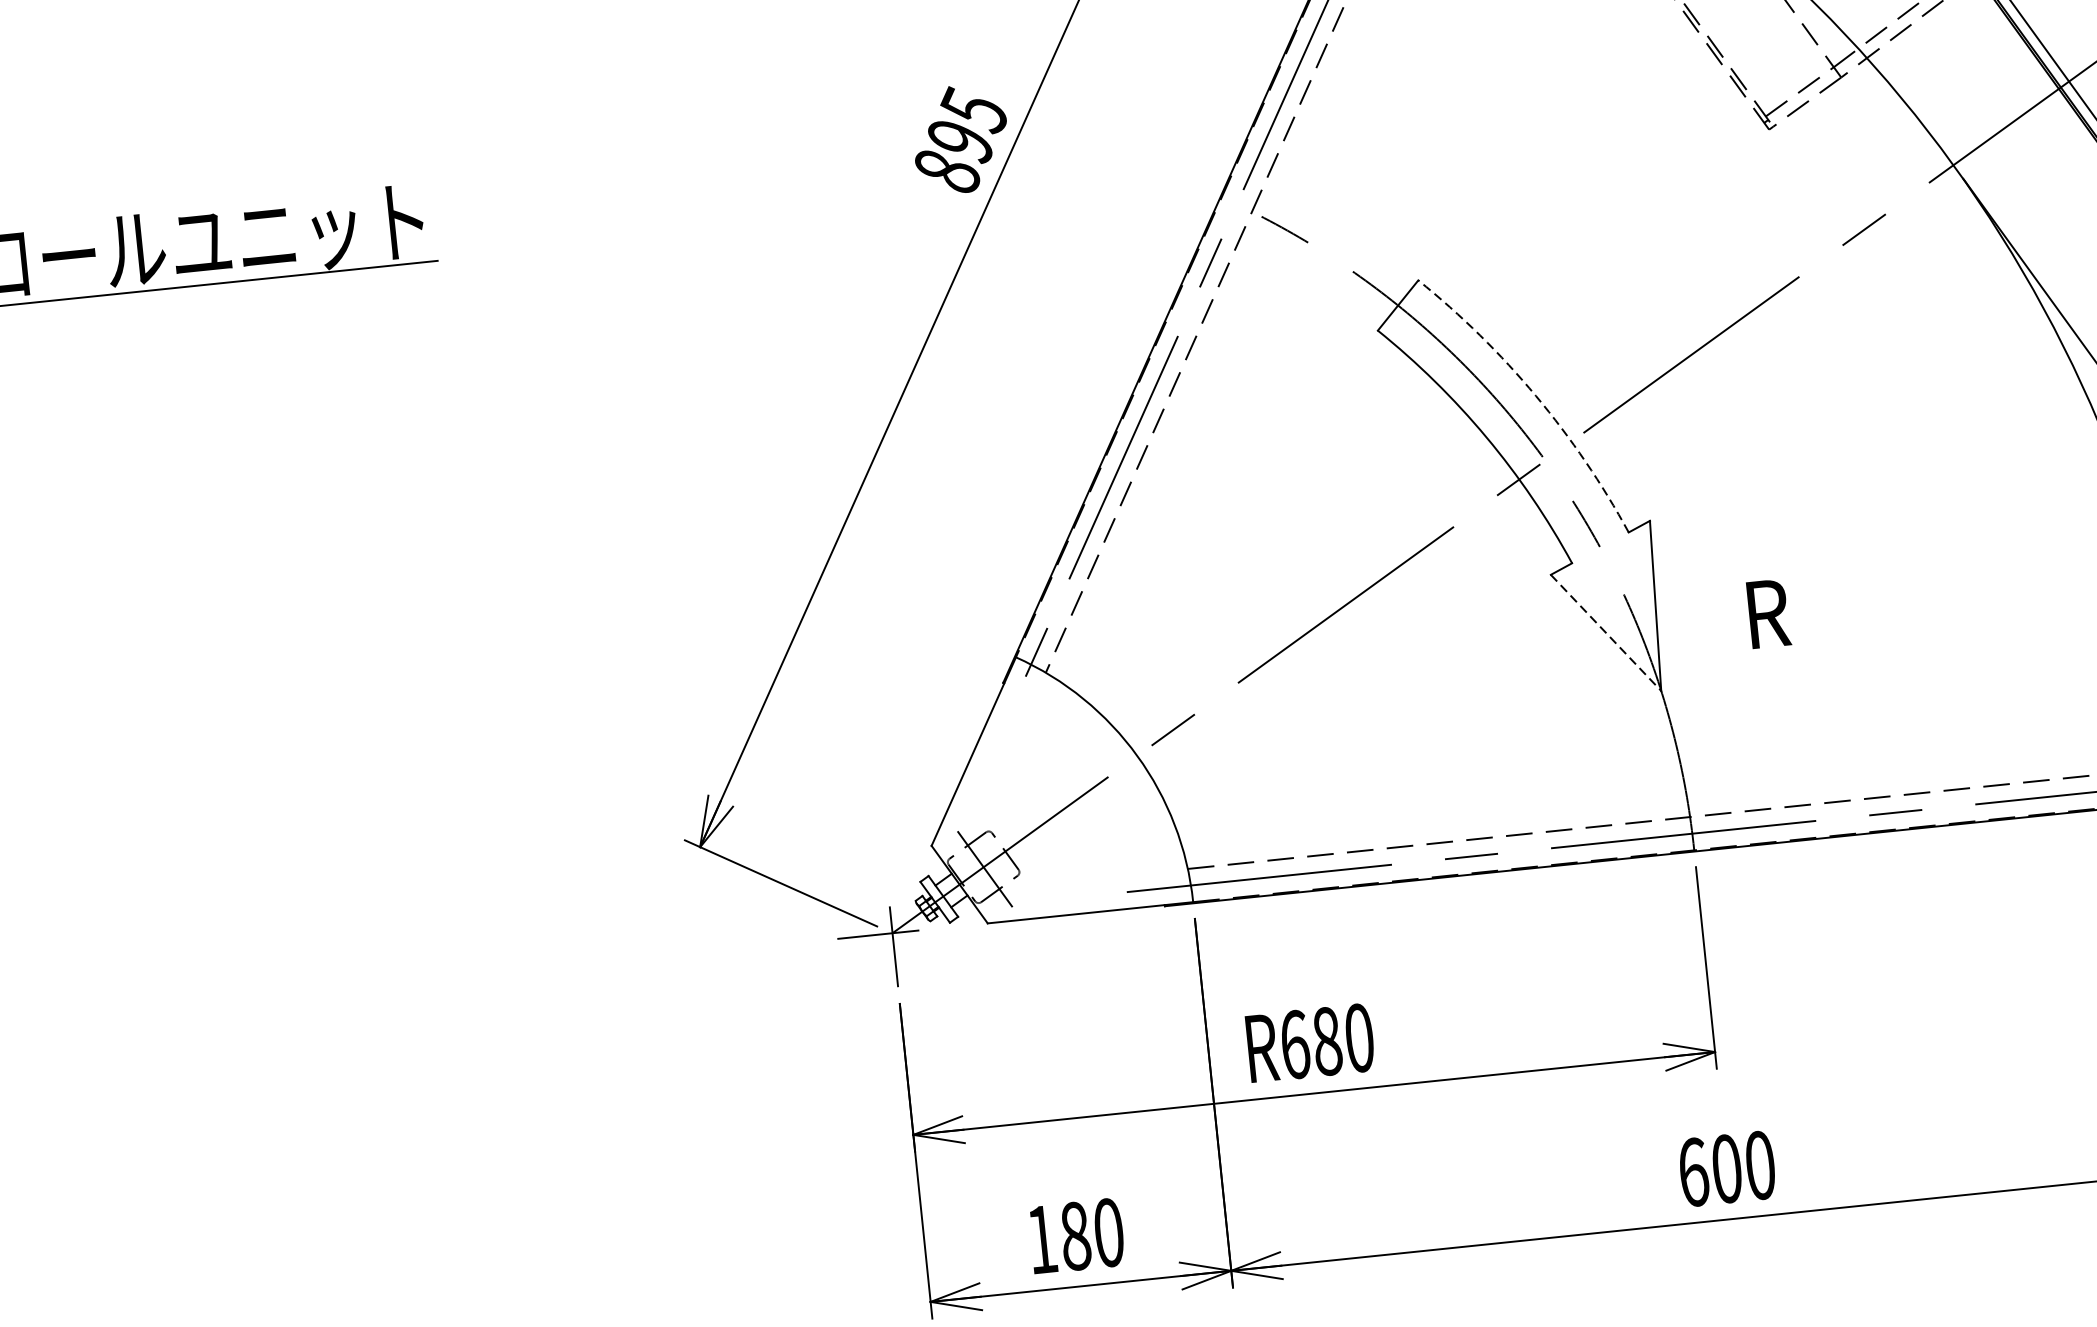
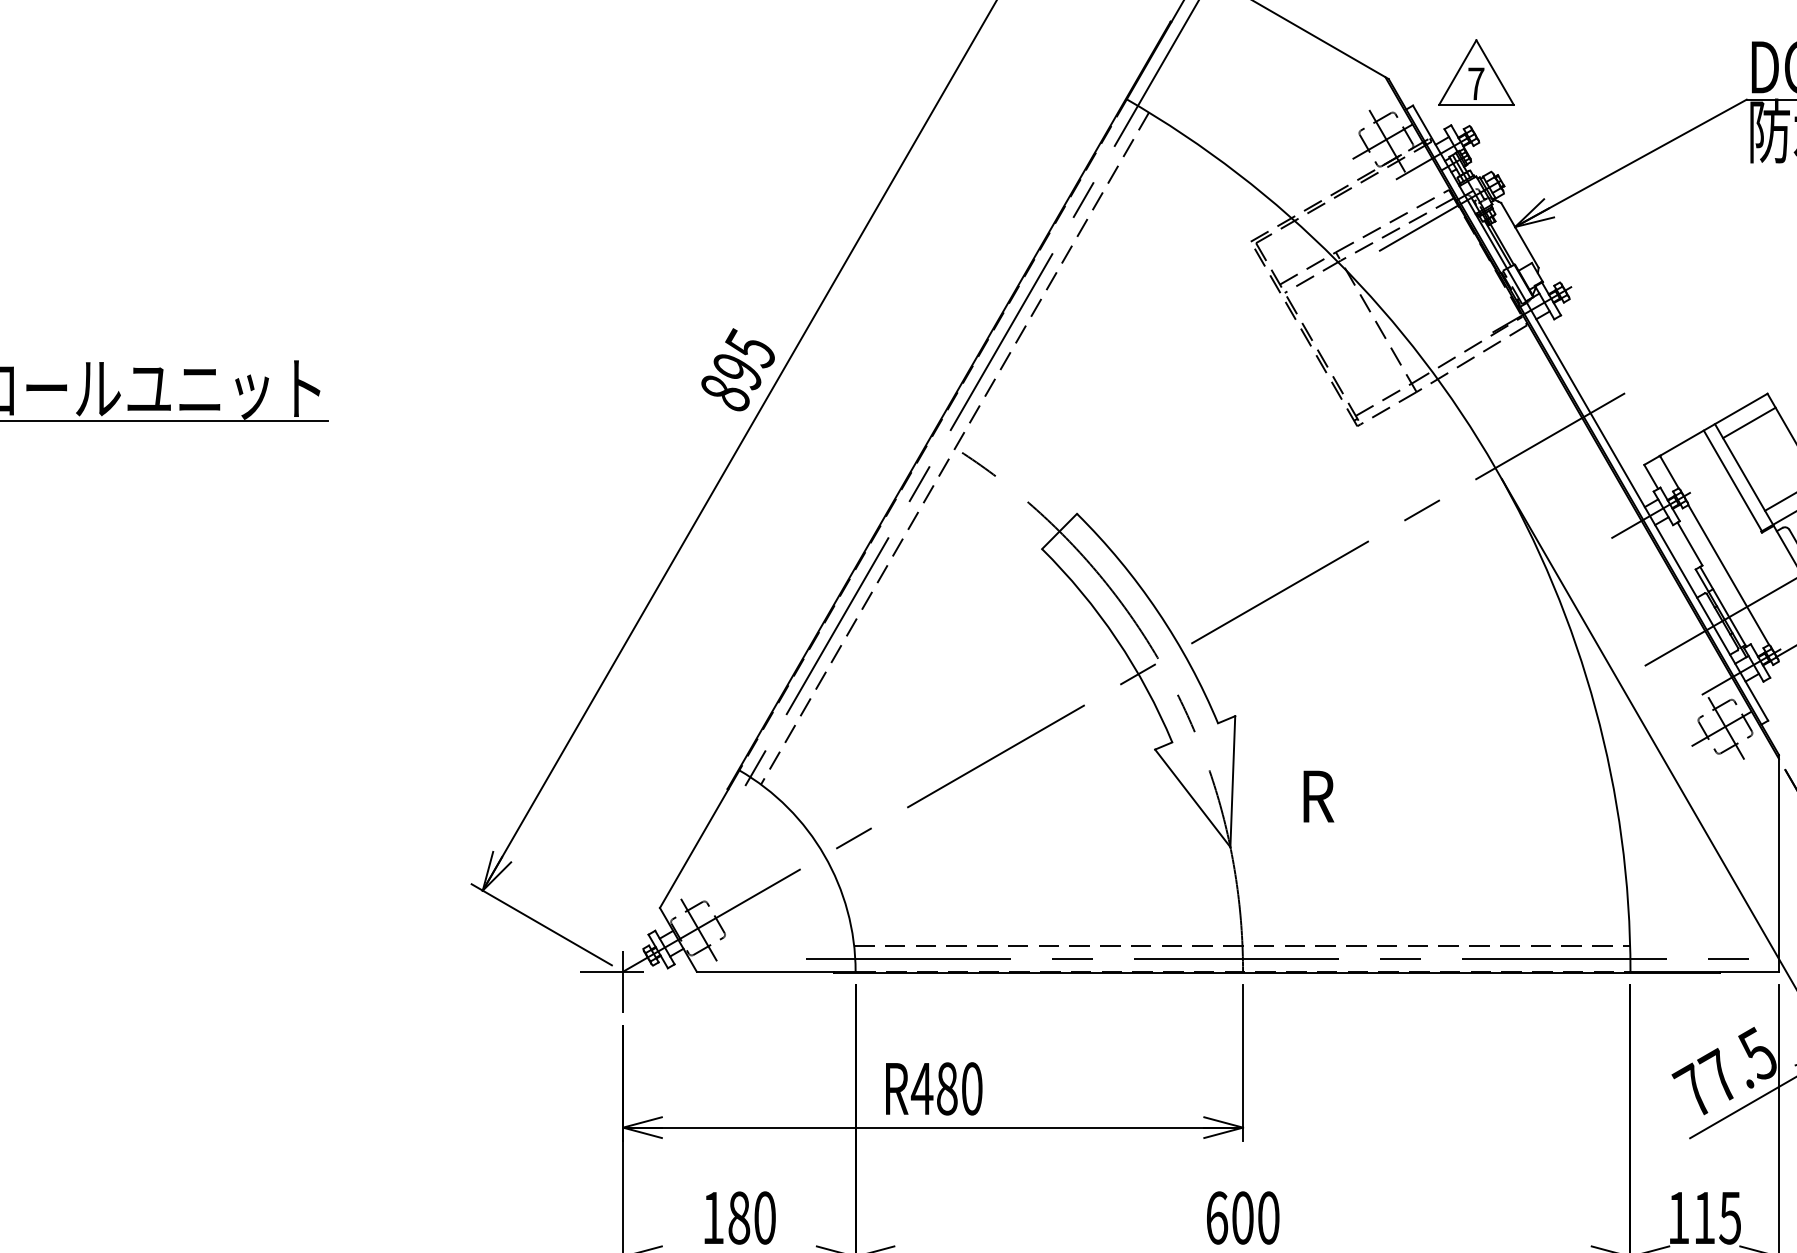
arc: (1535, 395) -> (1157, 611), dashed -> solid
line: (1605, 633) -> (1192, 798), dashed -> solid
text: (1293, 1044) -> (921, 1088), R680 -> R480

